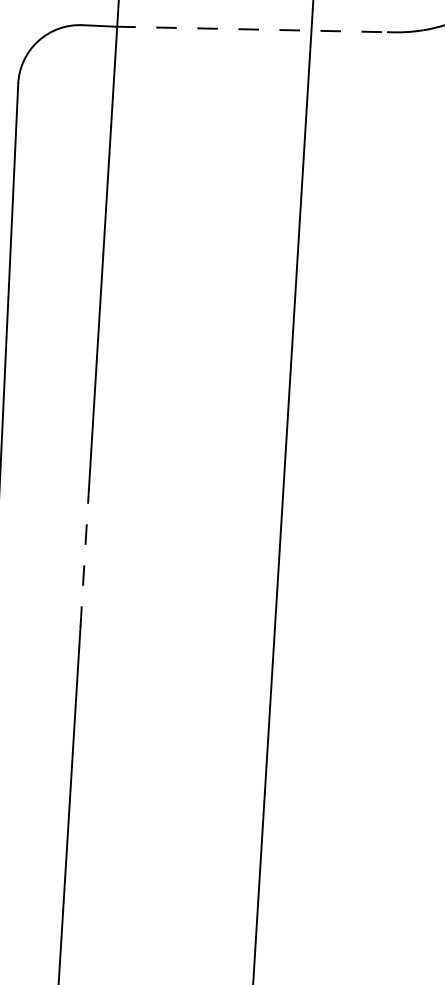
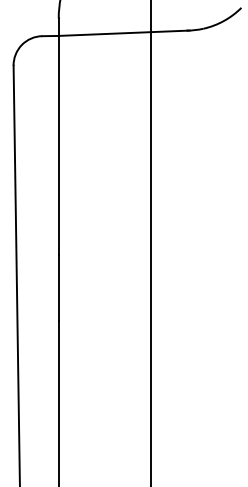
line: (254, 29) -> (123, 33), dashed -> solid
line: (84, 556) -> (58, 287), dashed -> solid

